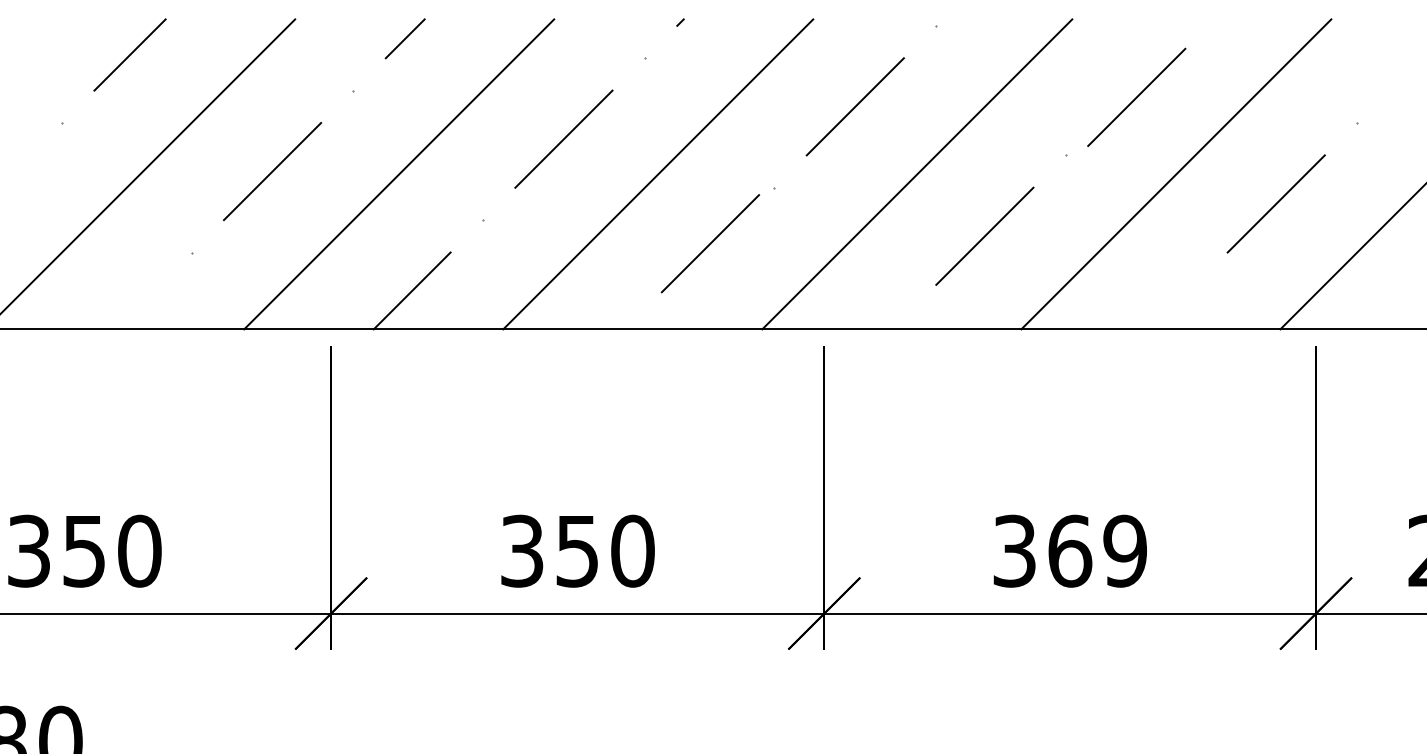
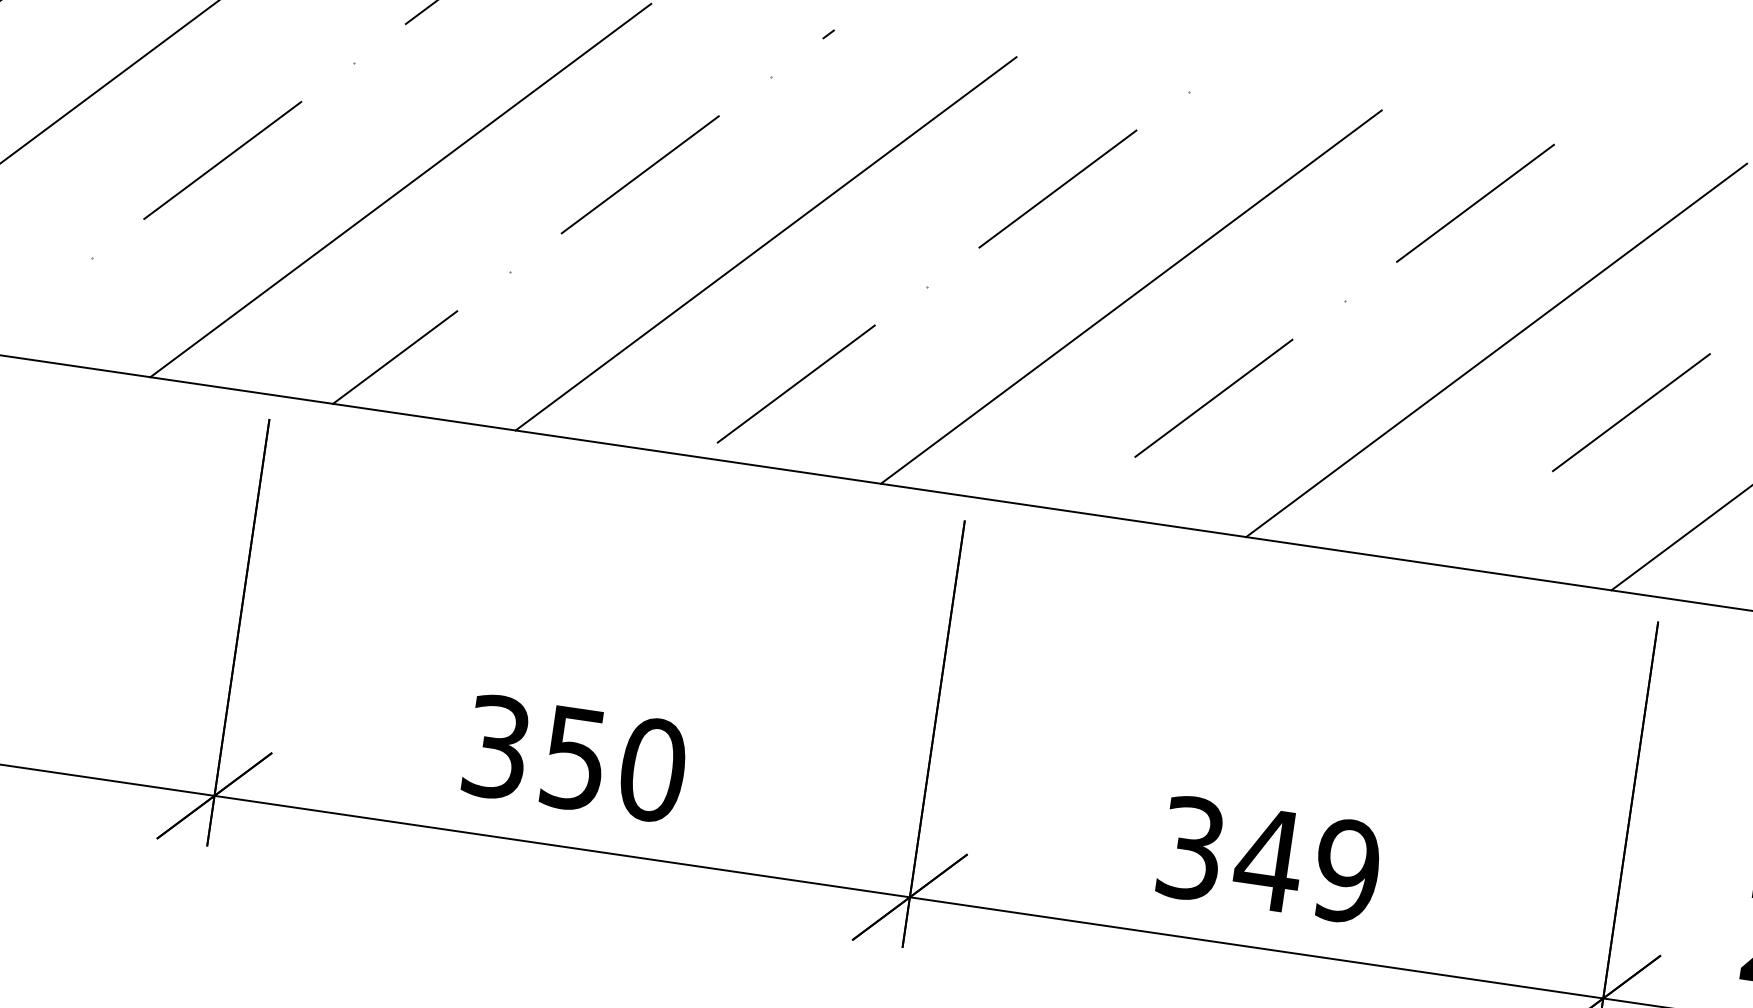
line: (1136, 96) -> (1475, 201), moved
line: (710, 243) -> (796, 383), moved
text: (1069, 550) -> (1268, 858), 369 -> 349

